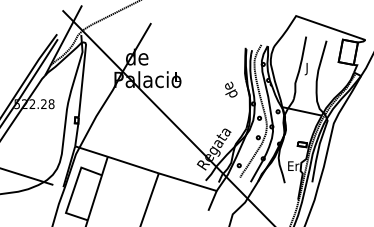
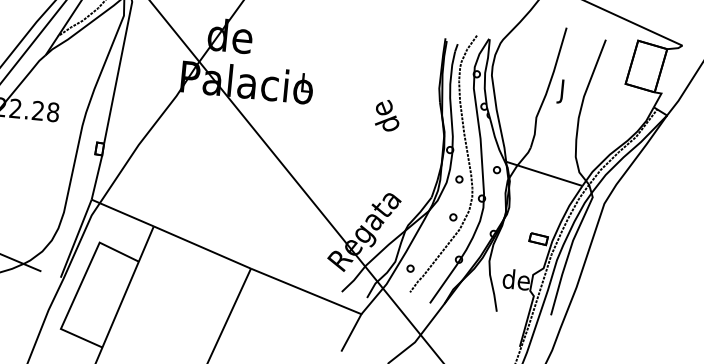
text: (231, 89) -> (388, 115), moved
text: (292, 166) -> (515, 280), Er -> de

